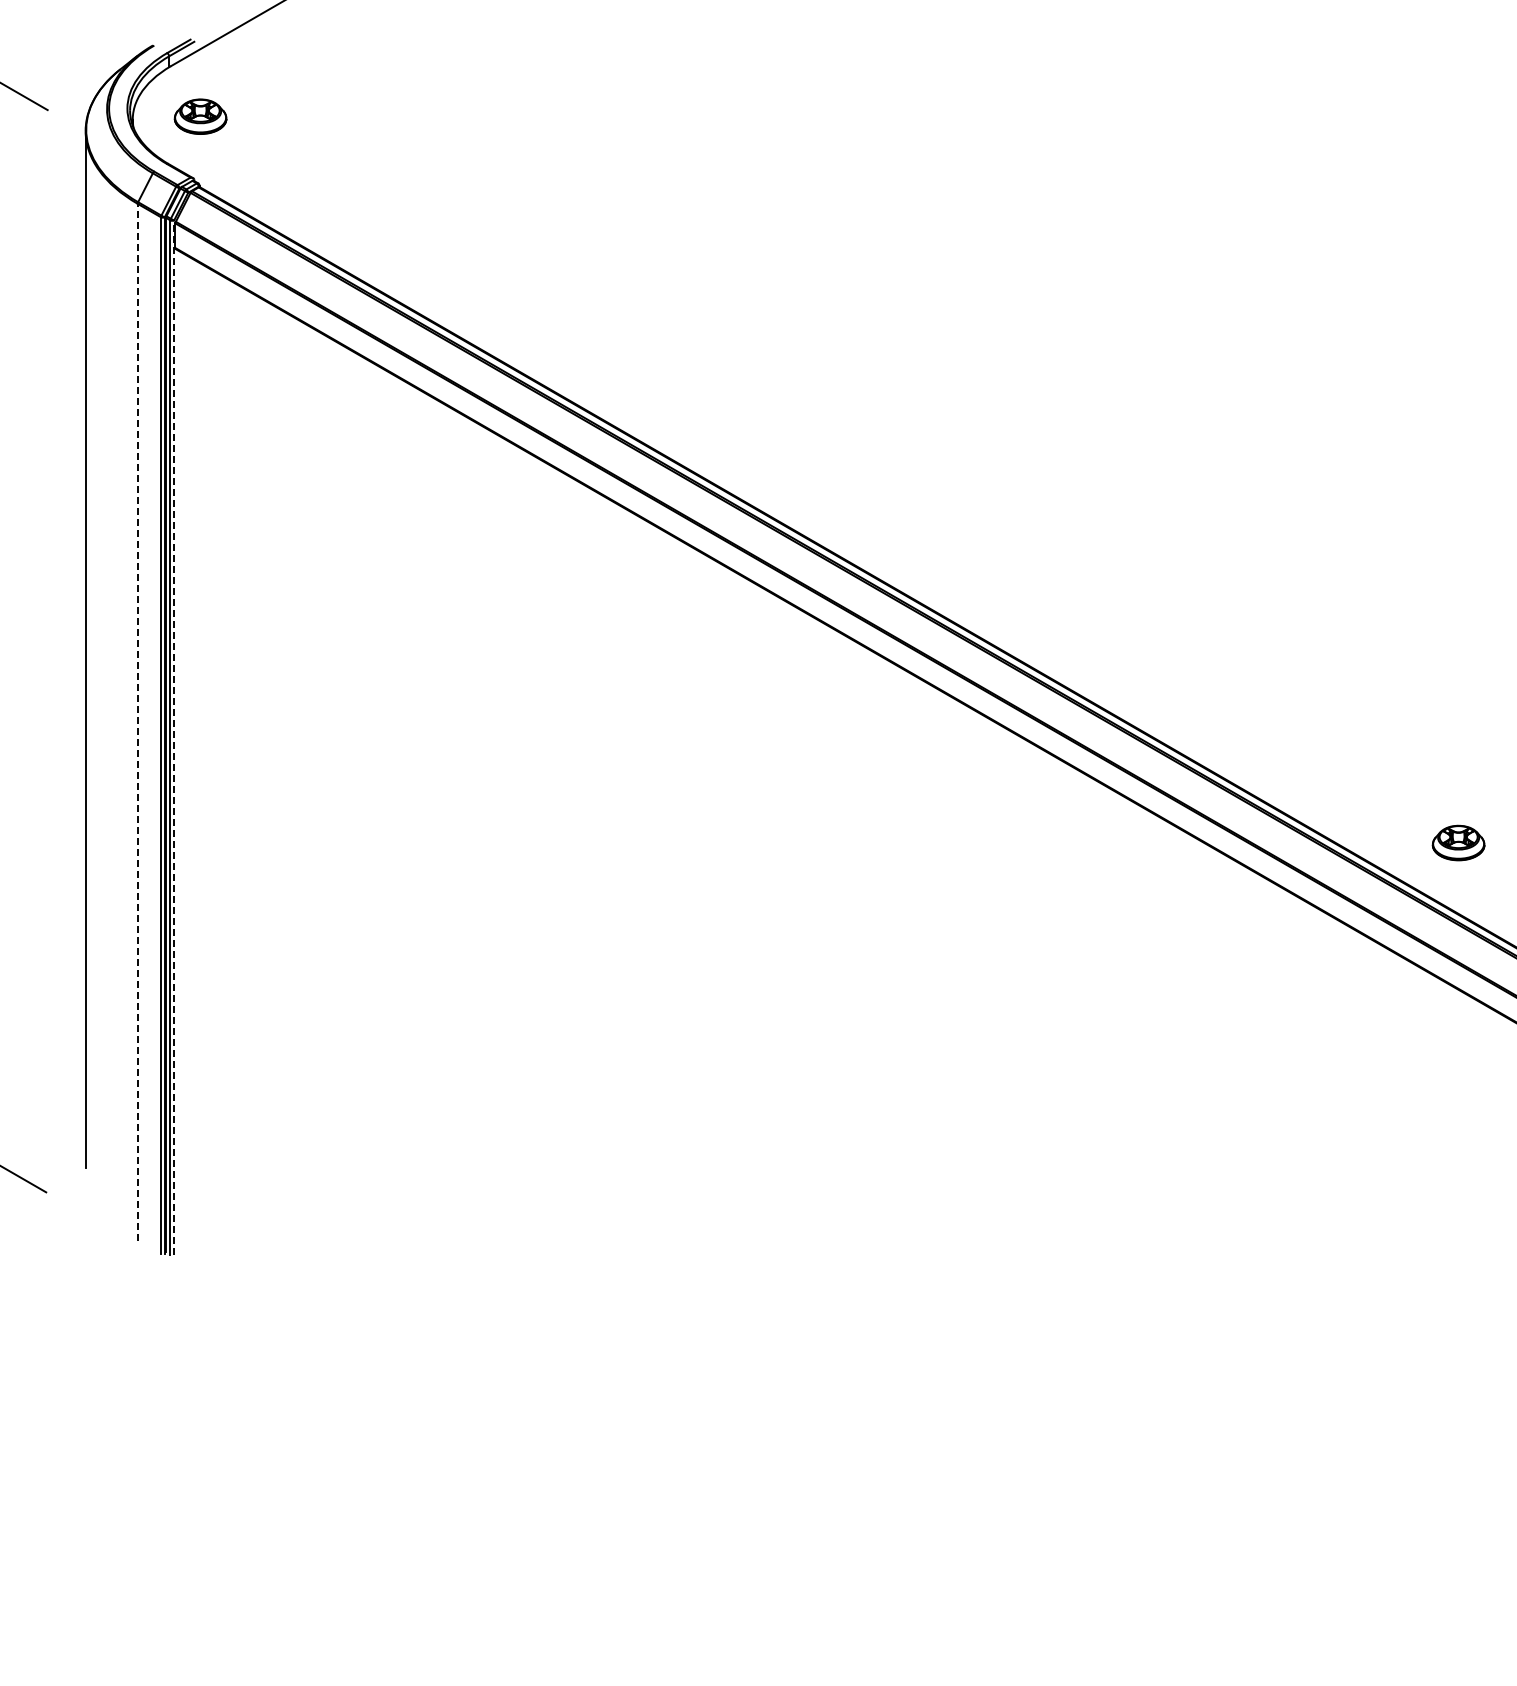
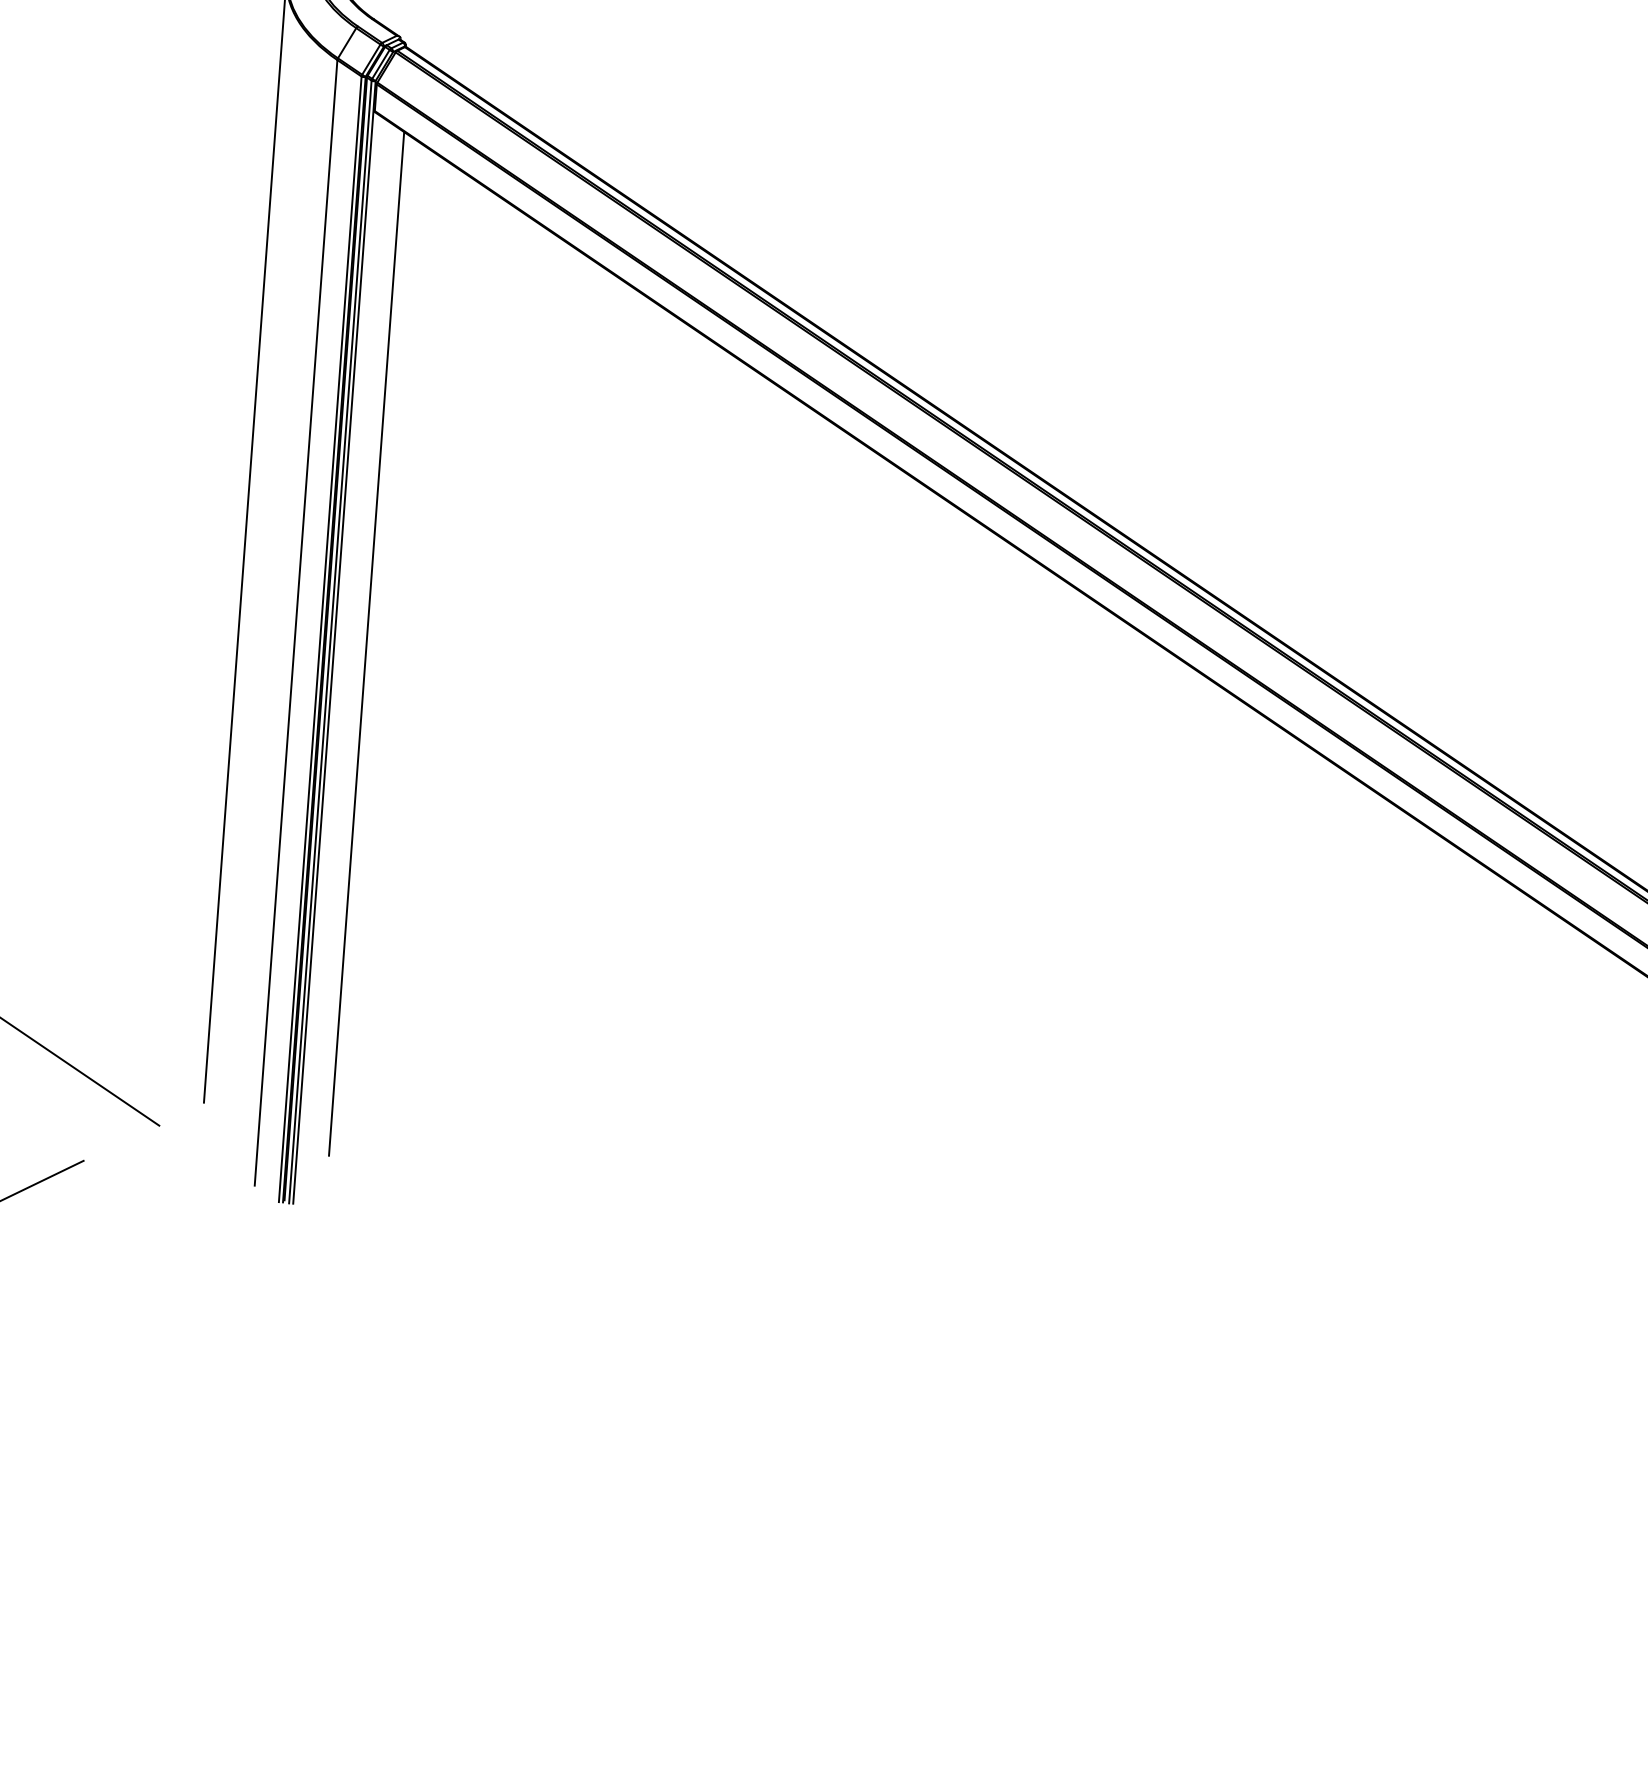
line: (137, 722) -> (295, 622), dashed -> solid
line: (203, 736) -> (366, 643), added
line: (174, 737) -> (334, 642), dashed -> solid

